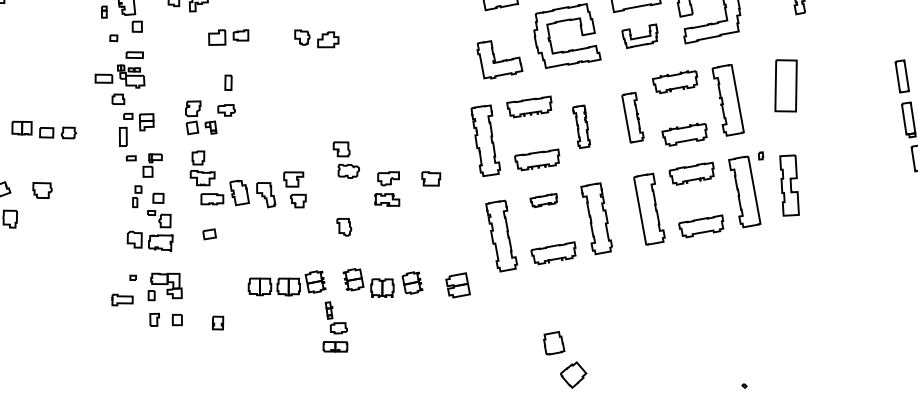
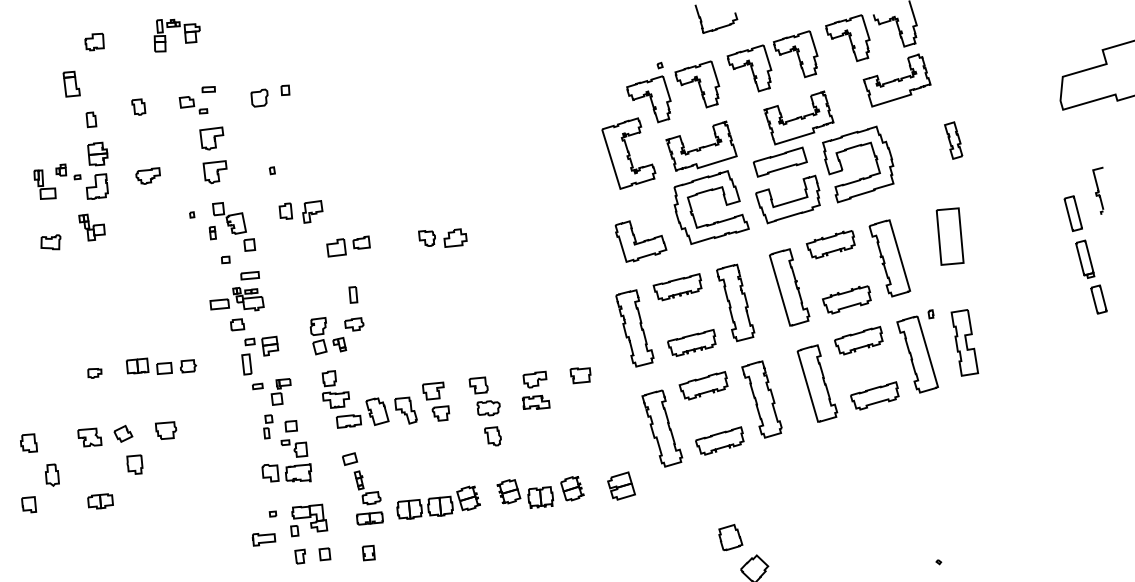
part: (639, 36) -> (787, 199), size x1.67
part: (632, 117) -> (789, 287), size x1.43
part: (581, 126) -> (735, 302), size x1.67
part: (345, 159) -> (484, 396), moved
part: (543, 200) -> (703, 385), size x1.67
part: (336, 327) -> (368, 497), moved

